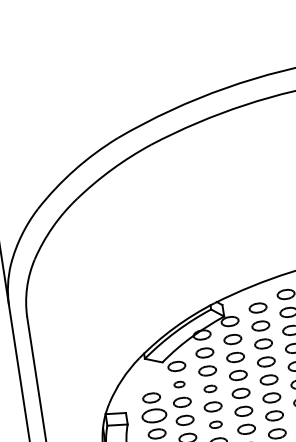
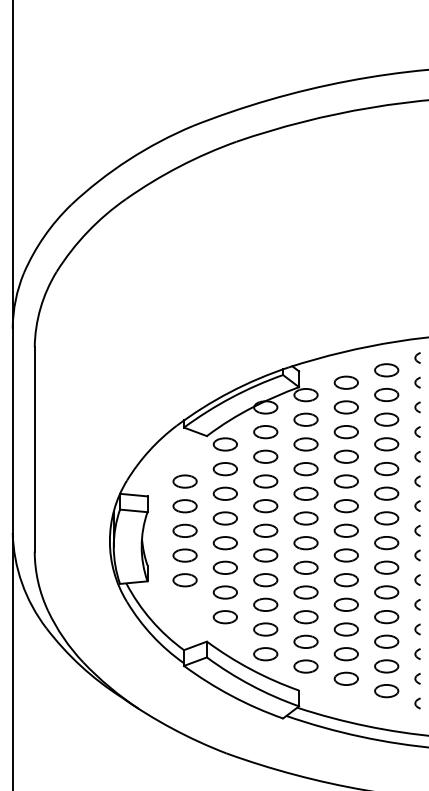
part: (179, 384) -> (224, 469), size x1.67
part: (210, 388) -> (265, 481), size x1.43
part: (154, 416) -> (184, 506), size x0.71
part: (215, 424) -> (265, 530), size x1.43

